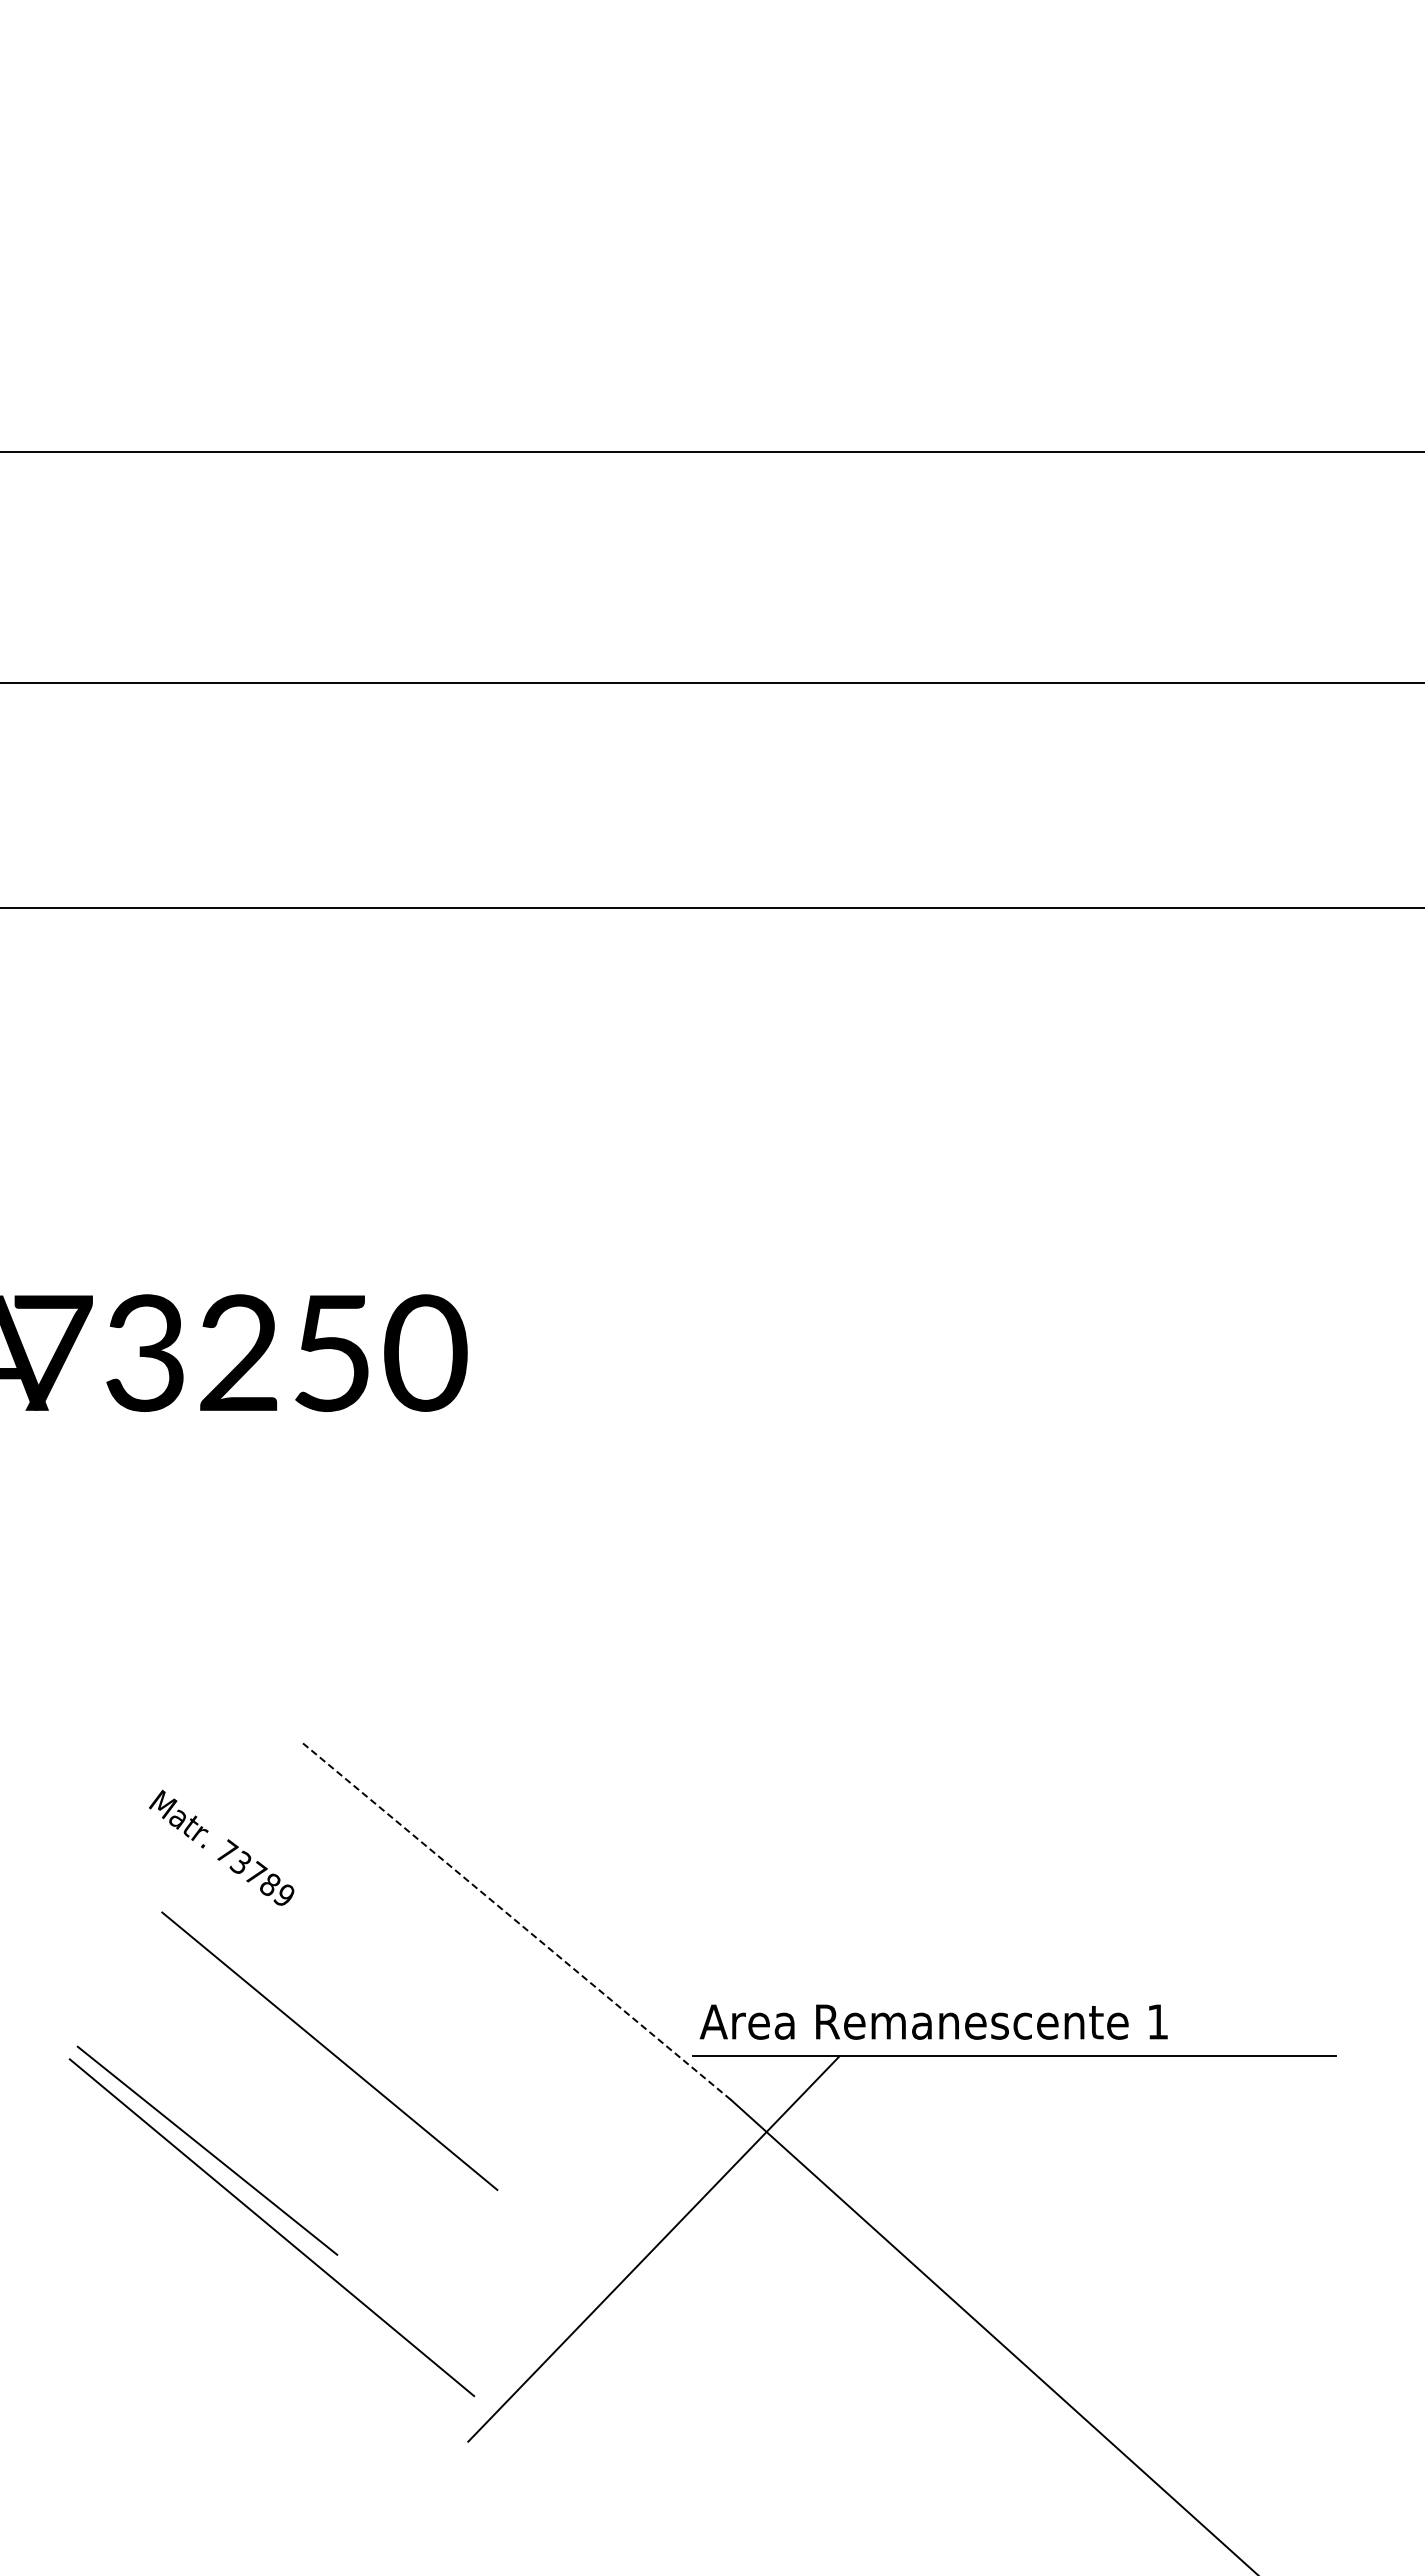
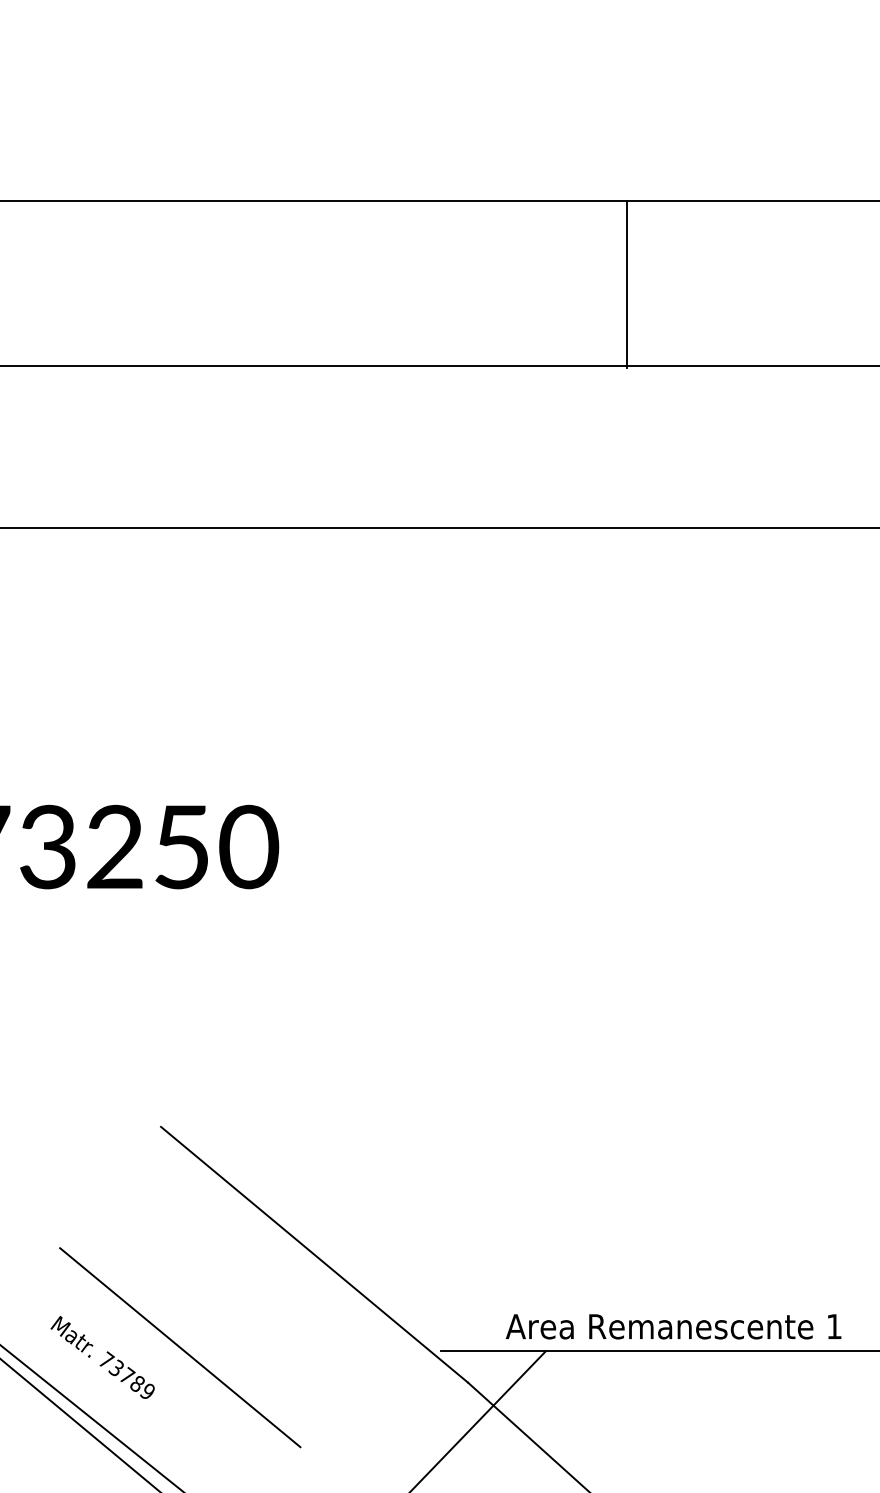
line: (952, 568) -> (626, 284), added
text: (221, 1847) -> (102, 1357), moved
line: (516, 1921) -> (314, 1254), dashed -> solid
text: (933, 2021) -> (673, 1326), moved

